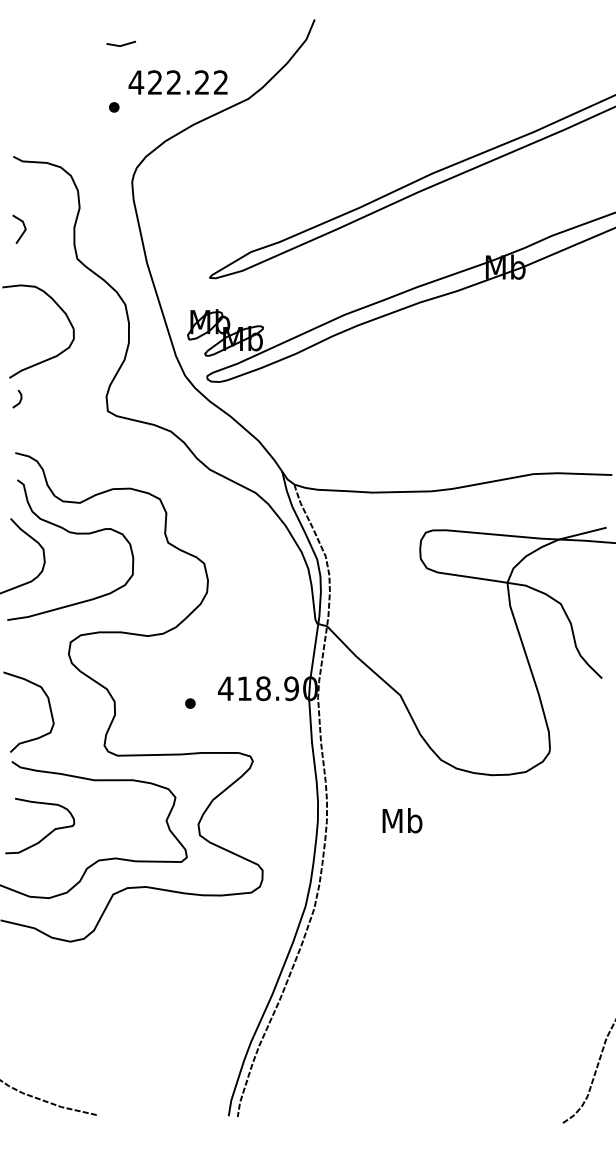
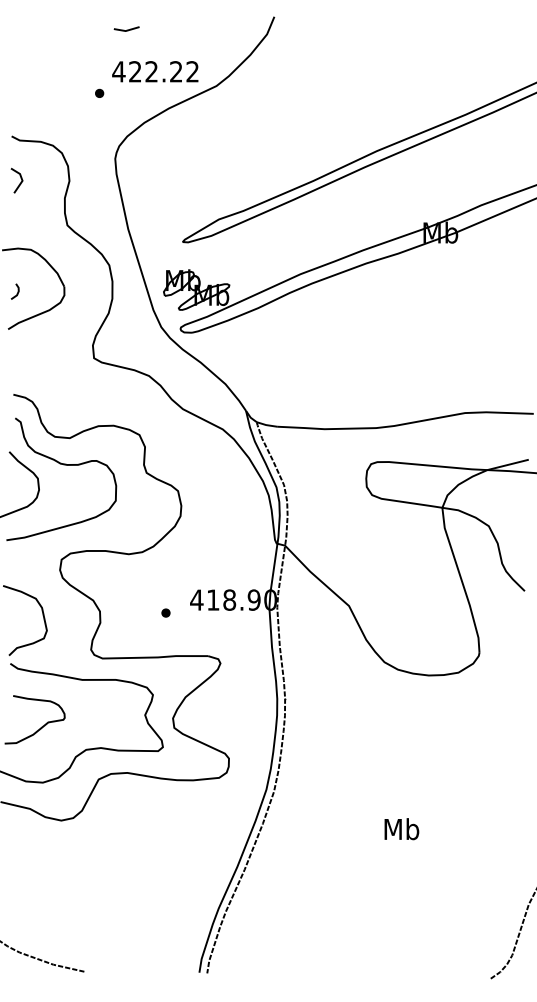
line: (120, 44) -> (126, 29), moved
line: (22, 232) -> (19, 183), moved
line: (18, 401) -> (16, 293), moved
text: (402, 821) -> (401, 829), moved

